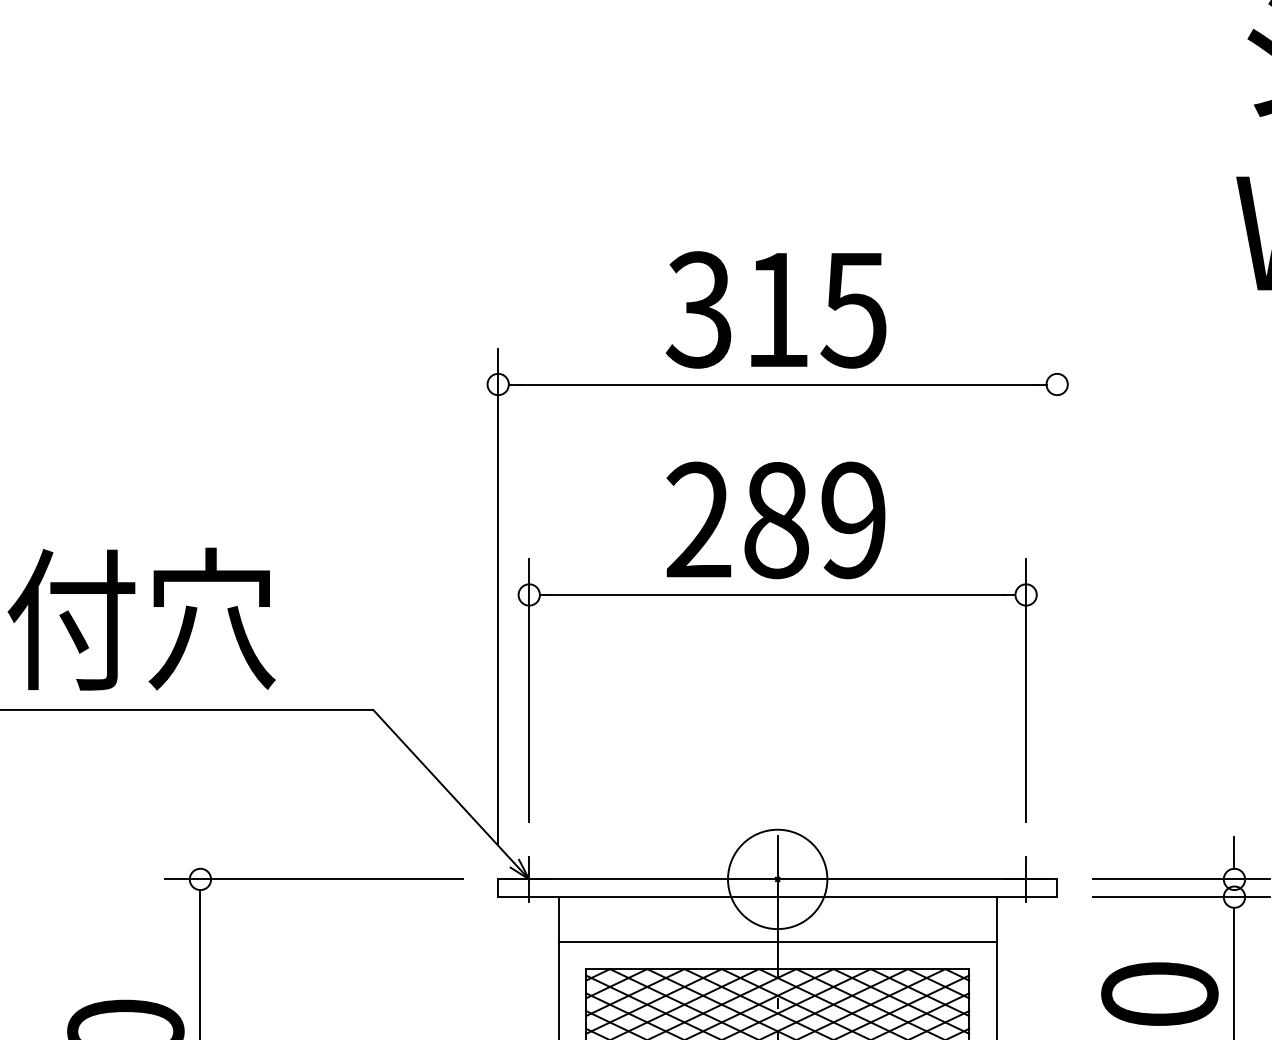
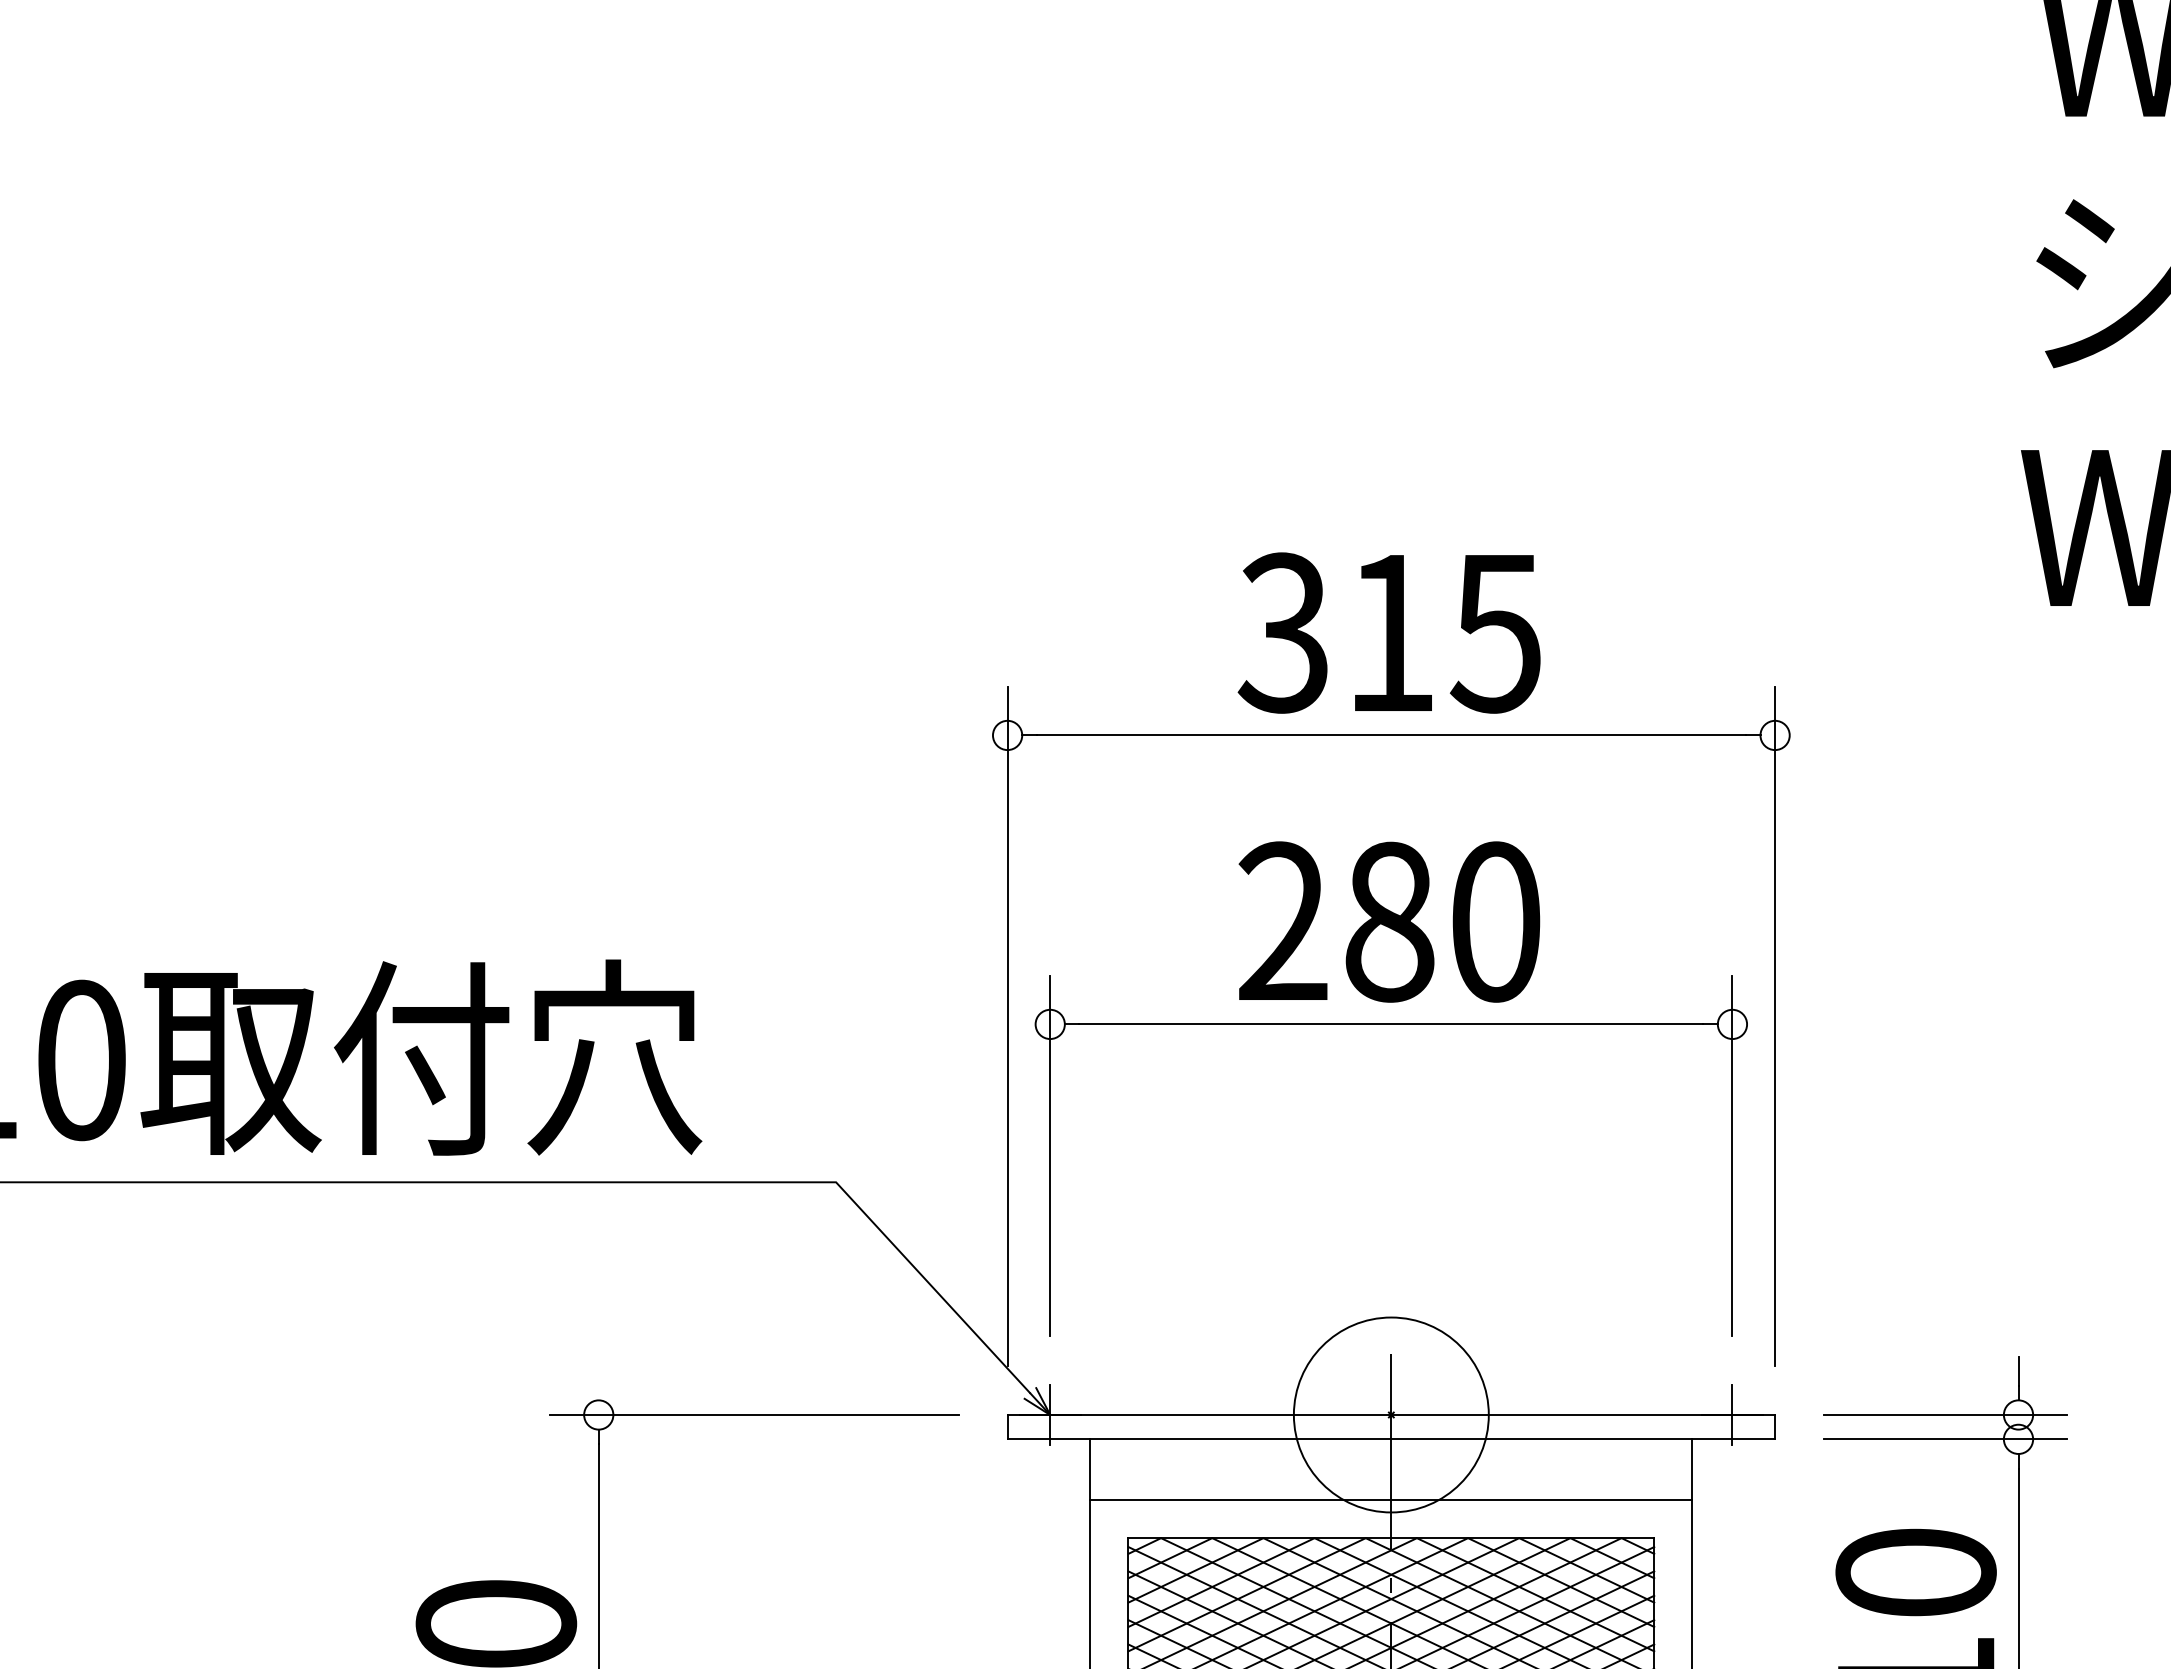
text: (853, 520) -> (1495, 921), 289 -> 280
line: (1057, 596) -> (1775, 1026), added
circle: (777, 879) -> (1390, 1414), size x1.43

